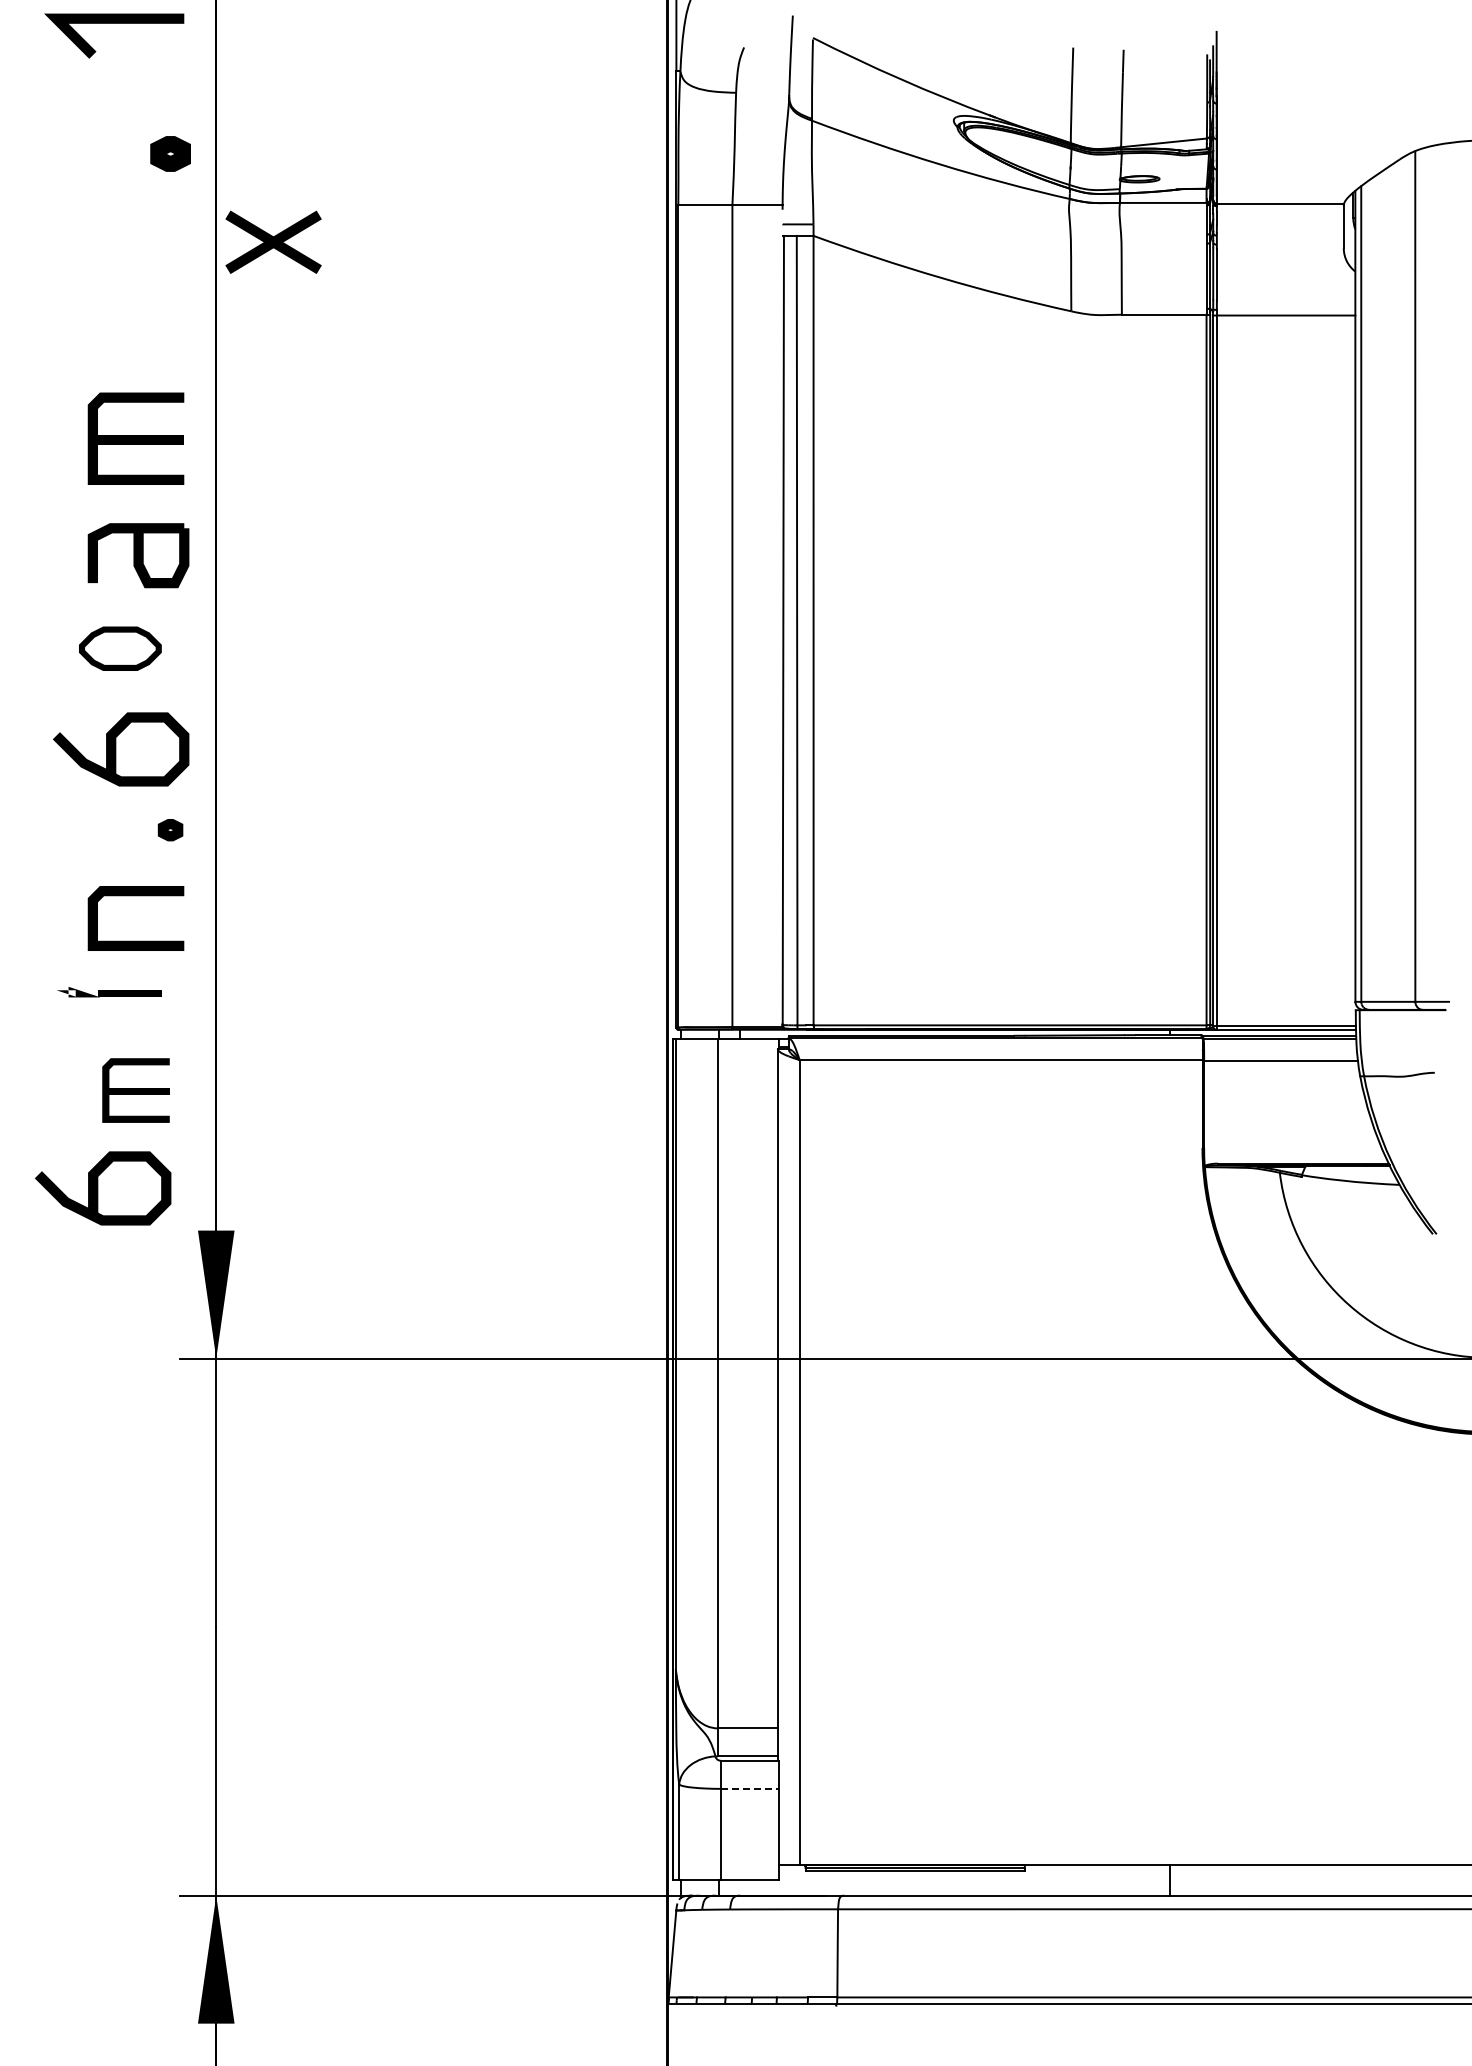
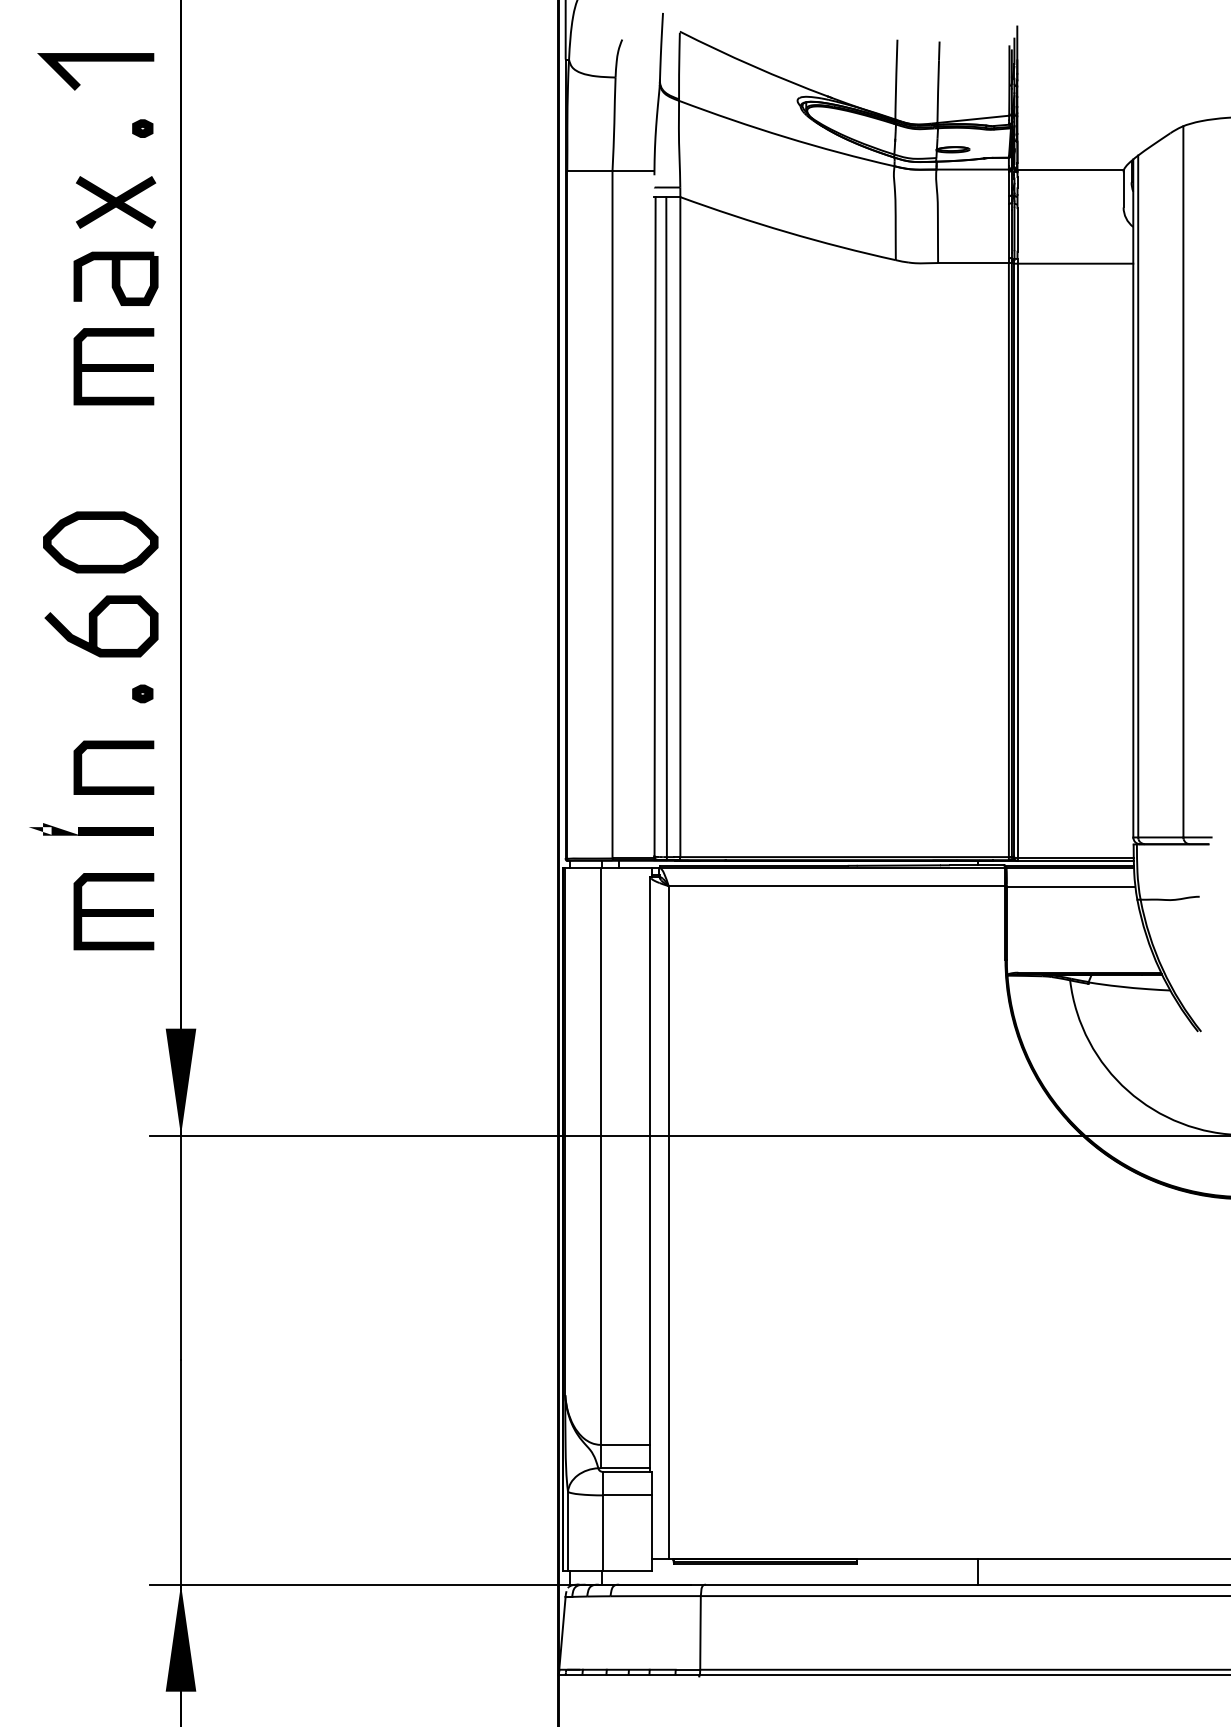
line: (114, 23) -> (95, 61), moved
part: (170, 153) -> (142, 128), size x0.62
part: (273, 241) -> (115, 201), moved
part: (138, 555) -> (115, 278), moved
part: (120, 648) -> (100, 542), size x1.67
part: (108, 991) -> (90, 828), size x1.43
part: (135, 1090) -> (113, 911), size x1.43
curve: (98, 1188) -> (82, 993), removed
line: (750, 1788) -> (627, 1495), dashed -> solid

